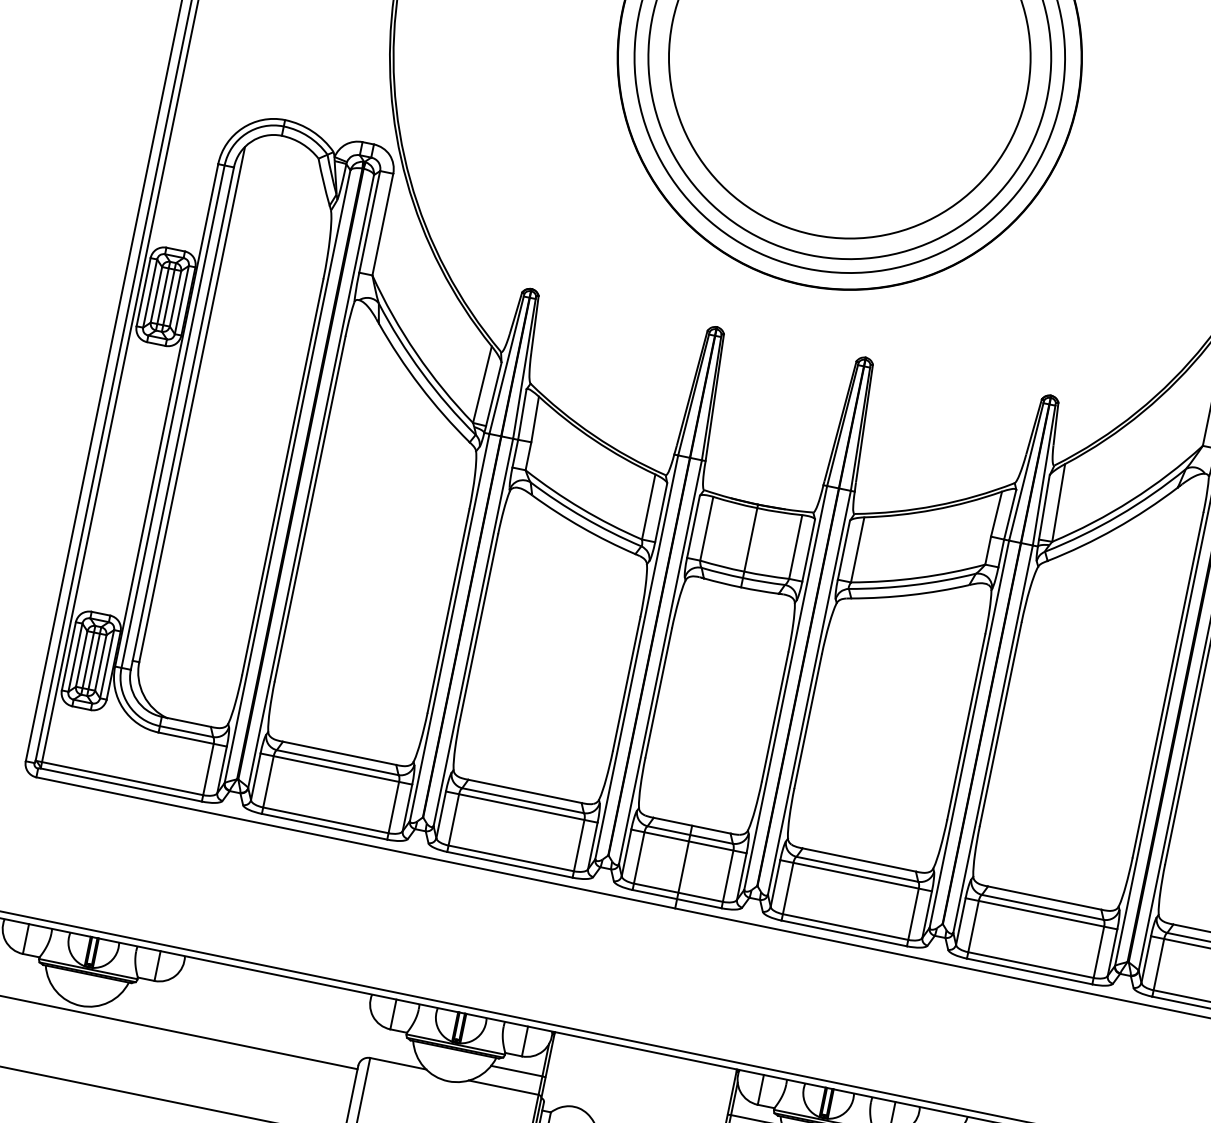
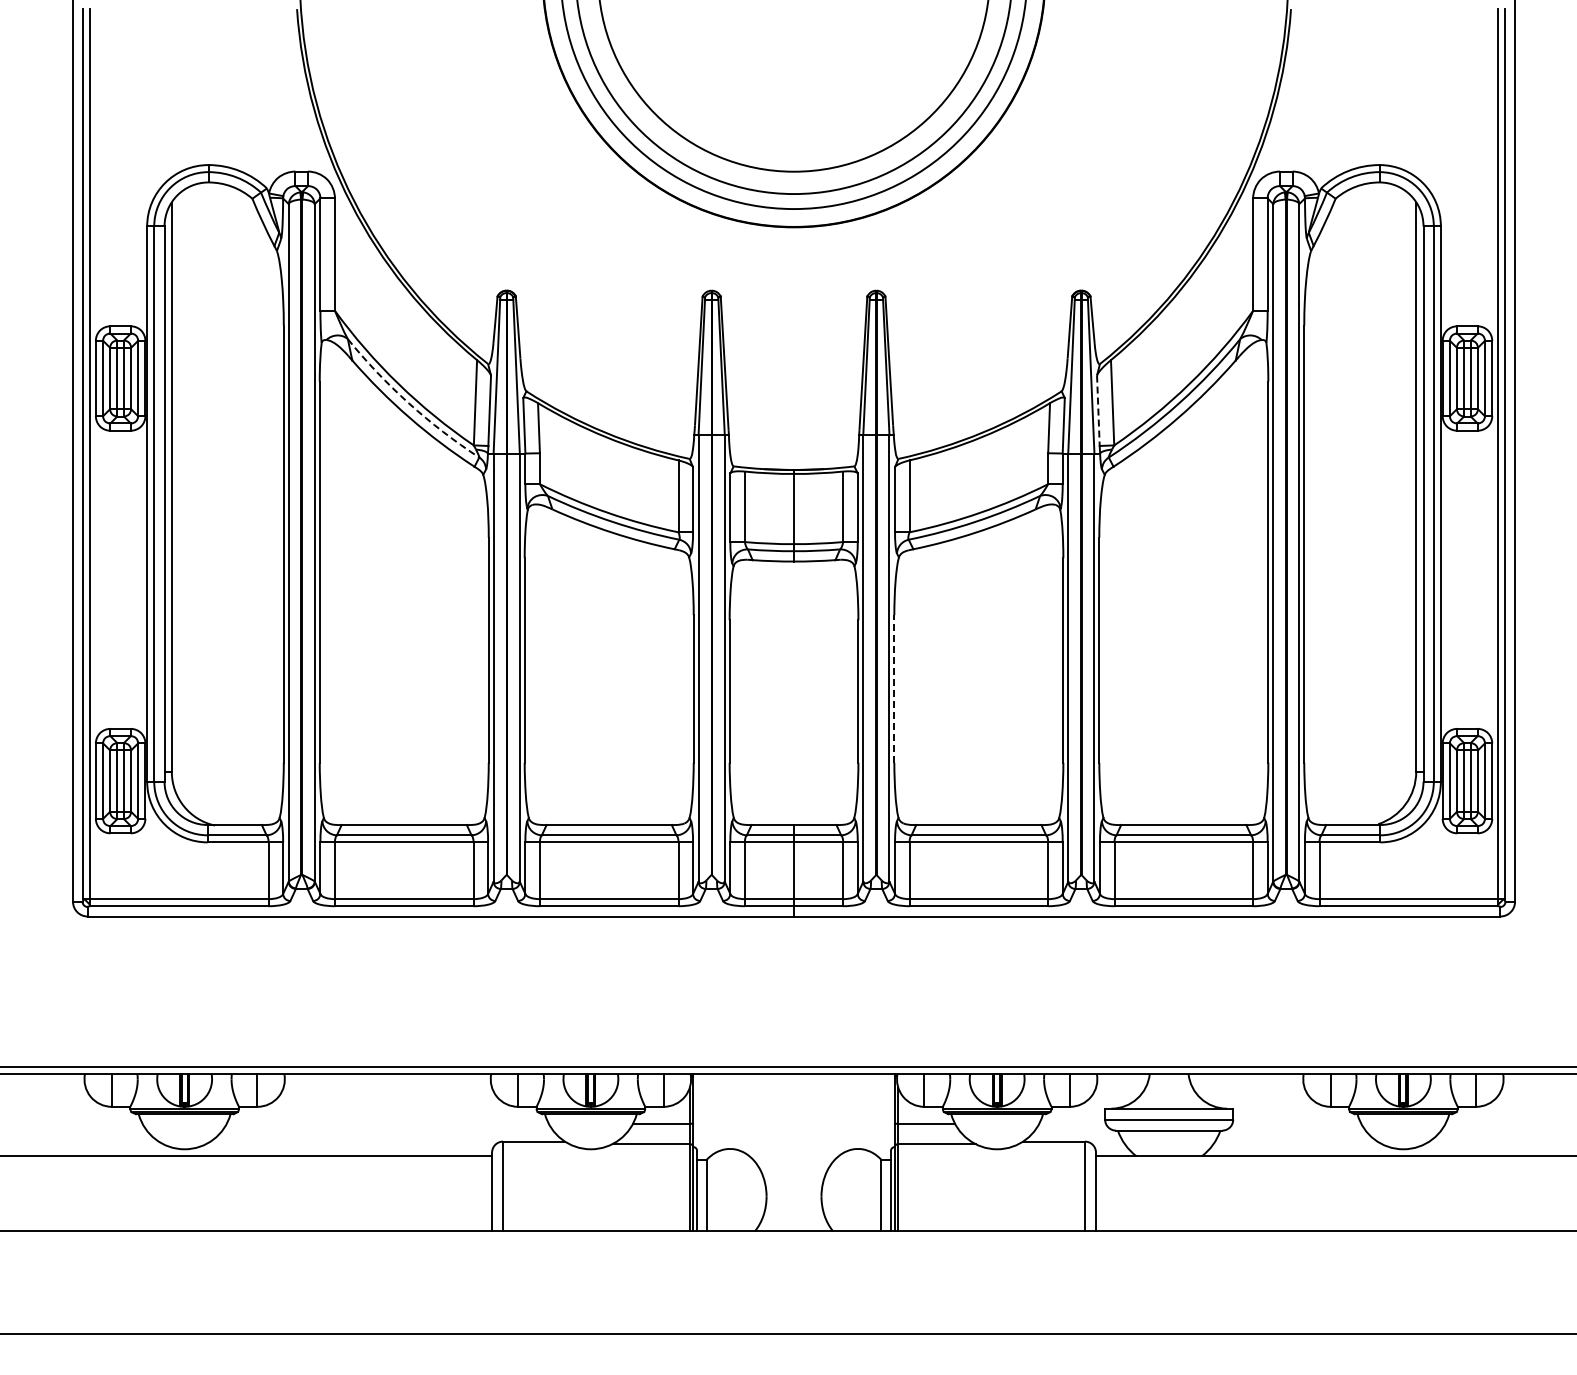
arc: (422, 373) -> (409, 403), solid -> dashed
line: (1044, 508) -> (1098, 411), solid -> dashed
line: (808, 720) -> (894, 688), solid -> dashed

